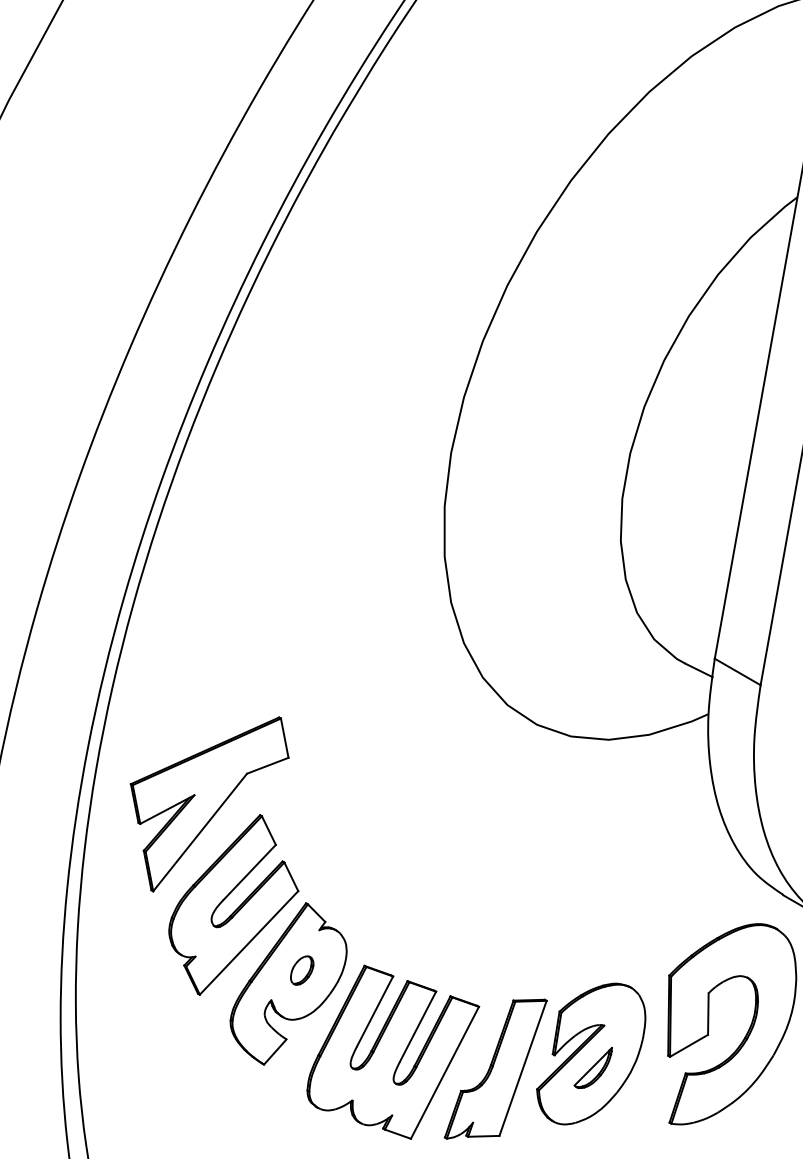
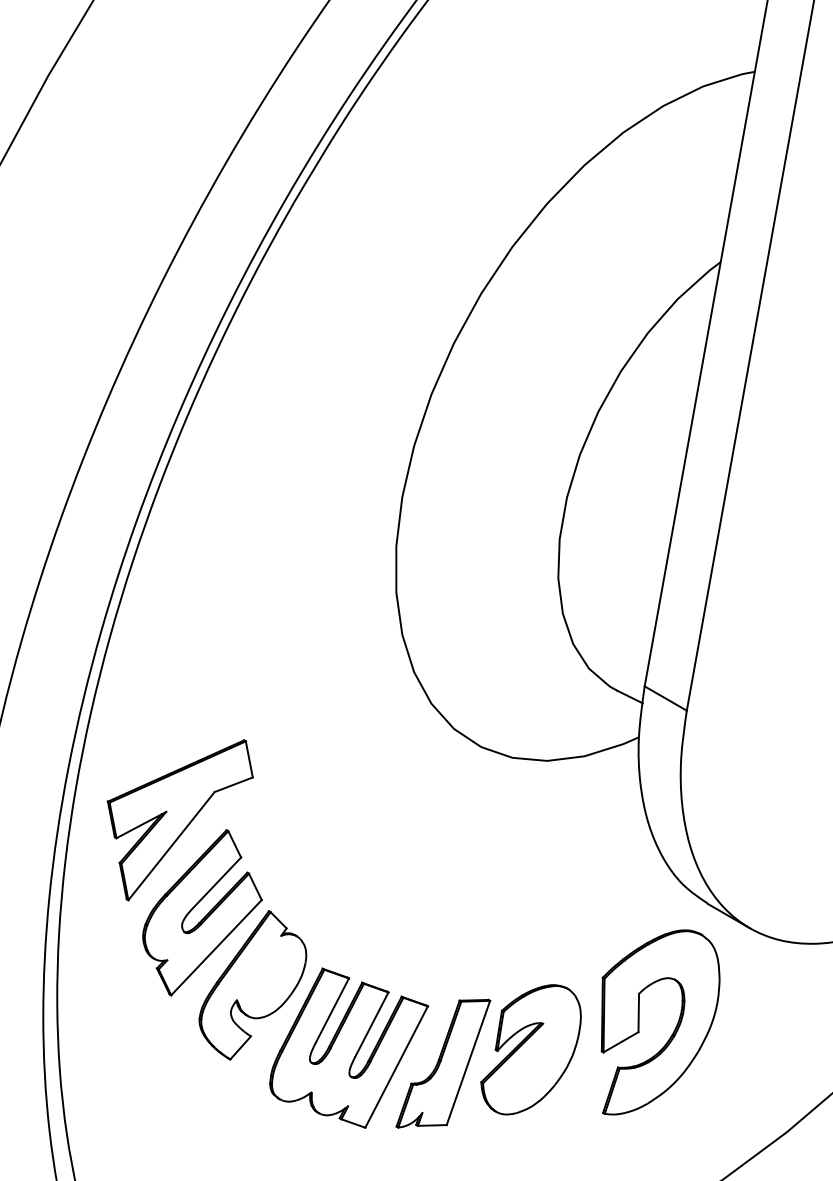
part: (302, 971) -> (265, 973), removed
part: (592, 1067) -> (532, 1062), removed

